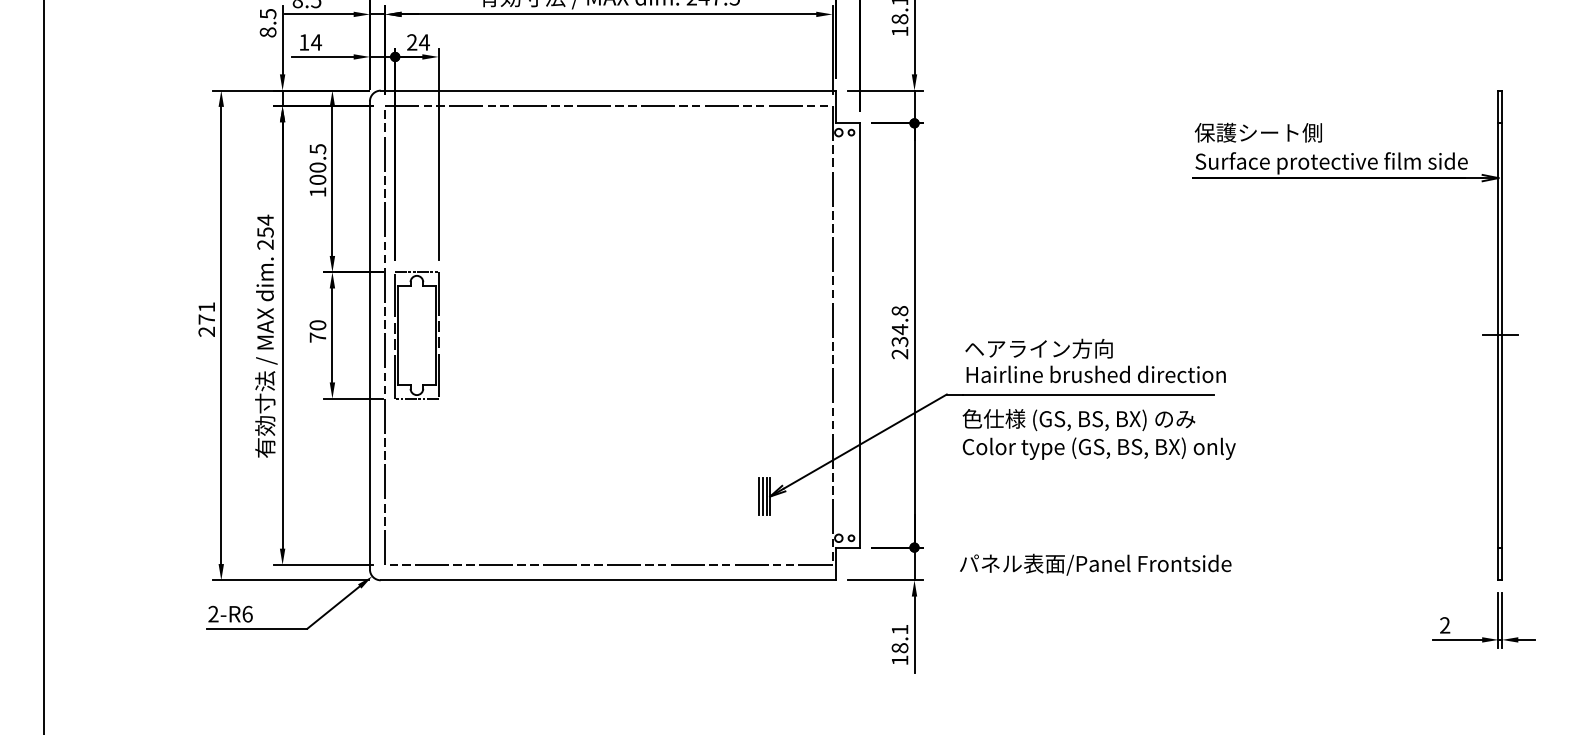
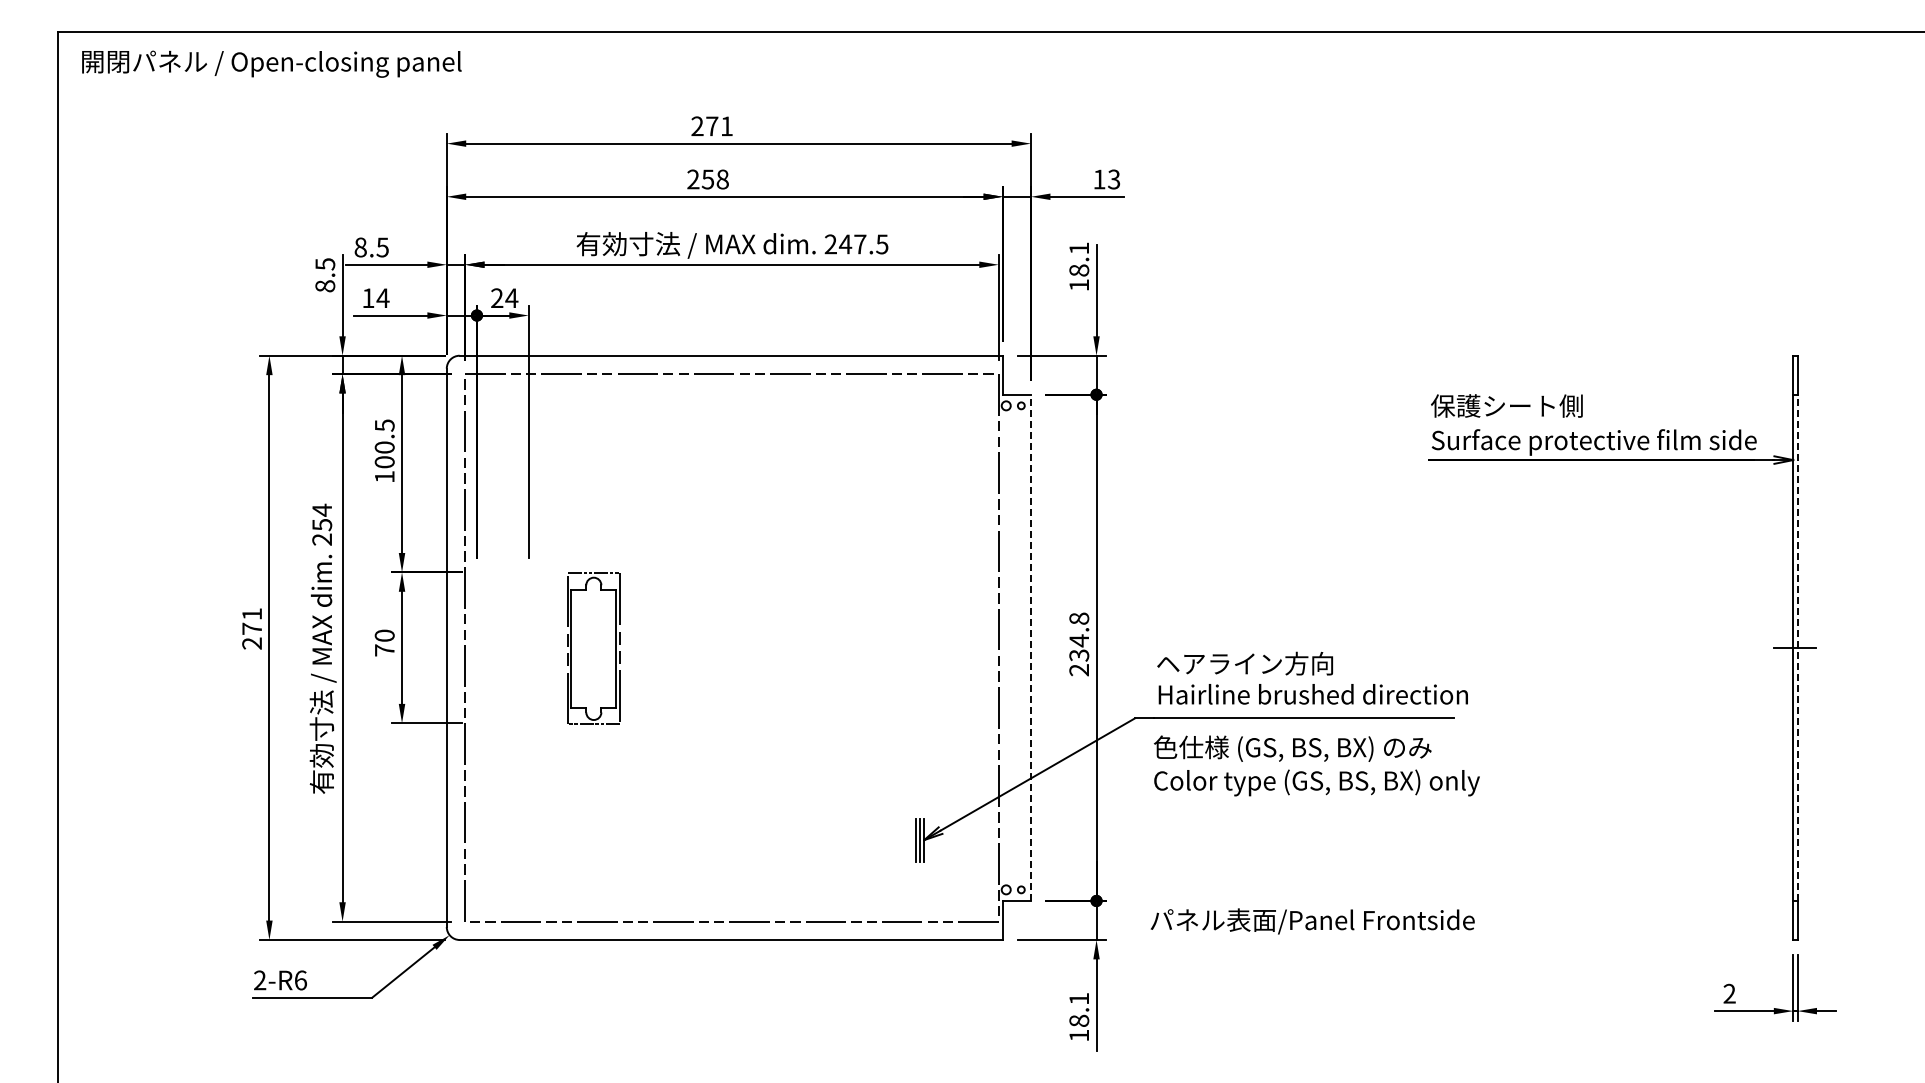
part: (416, 335) -> (593, 648), moved
line: (859, 335) -> (1031, 647), solid -> dashed
line: (1501, 335) -> (1797, 647), solid -> dashed
line: (759, 496) -> (911, 839), removed

